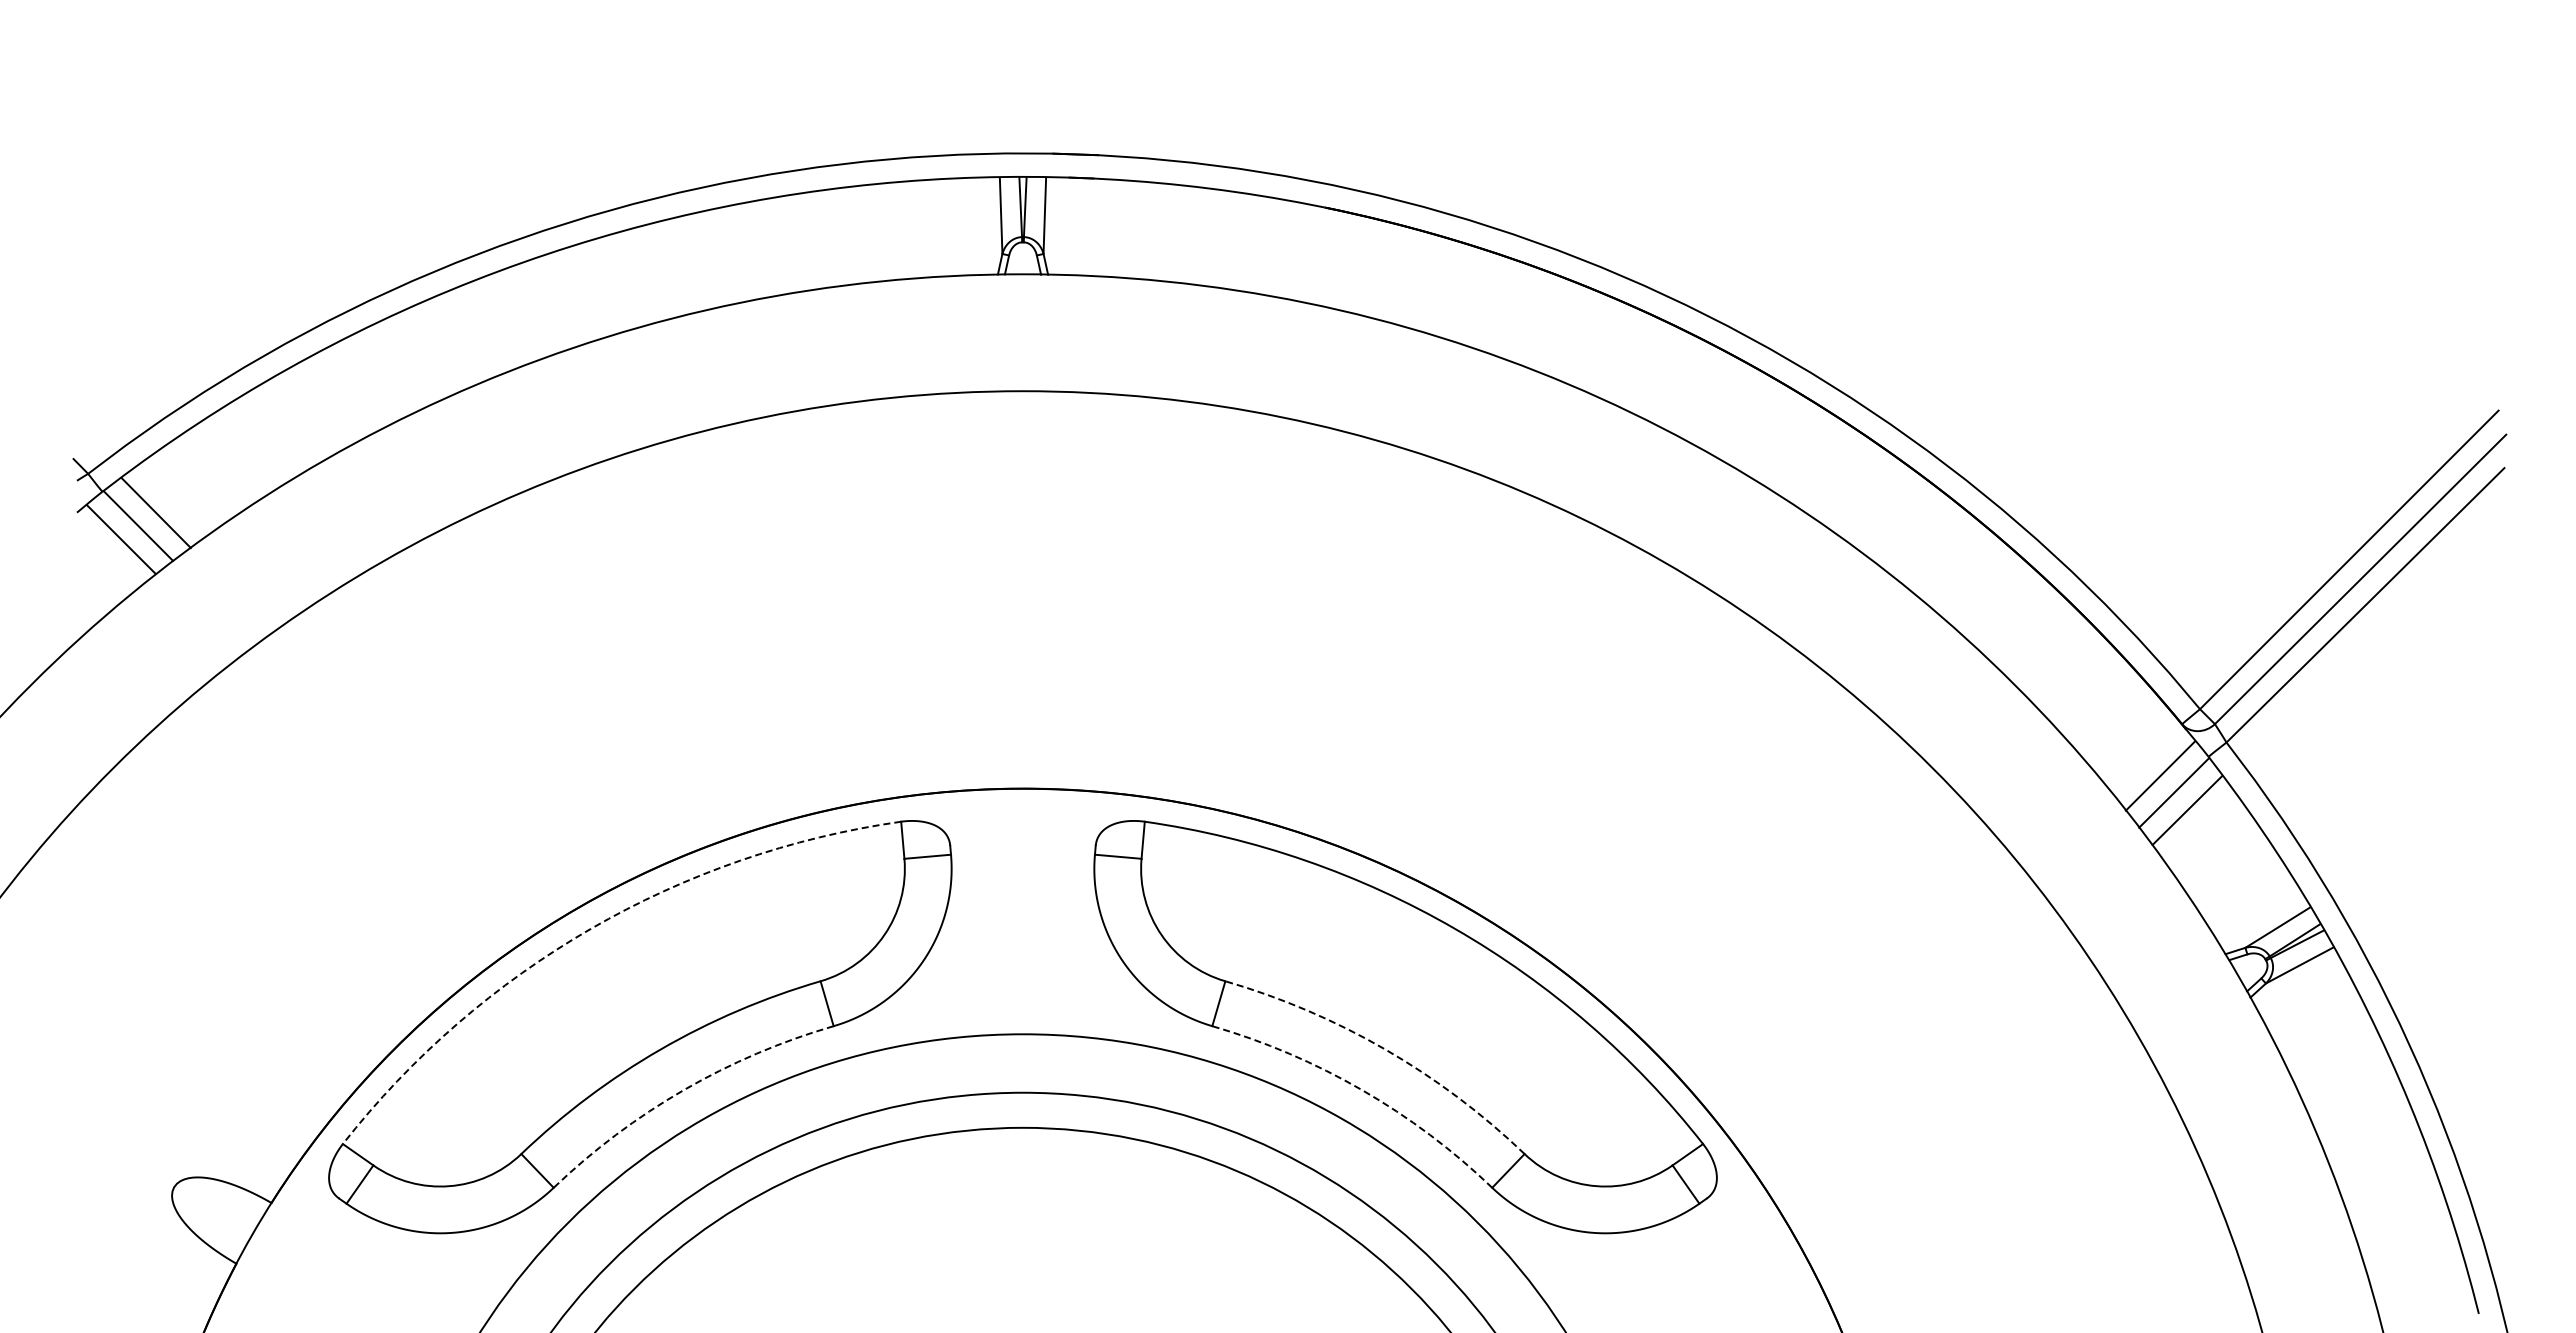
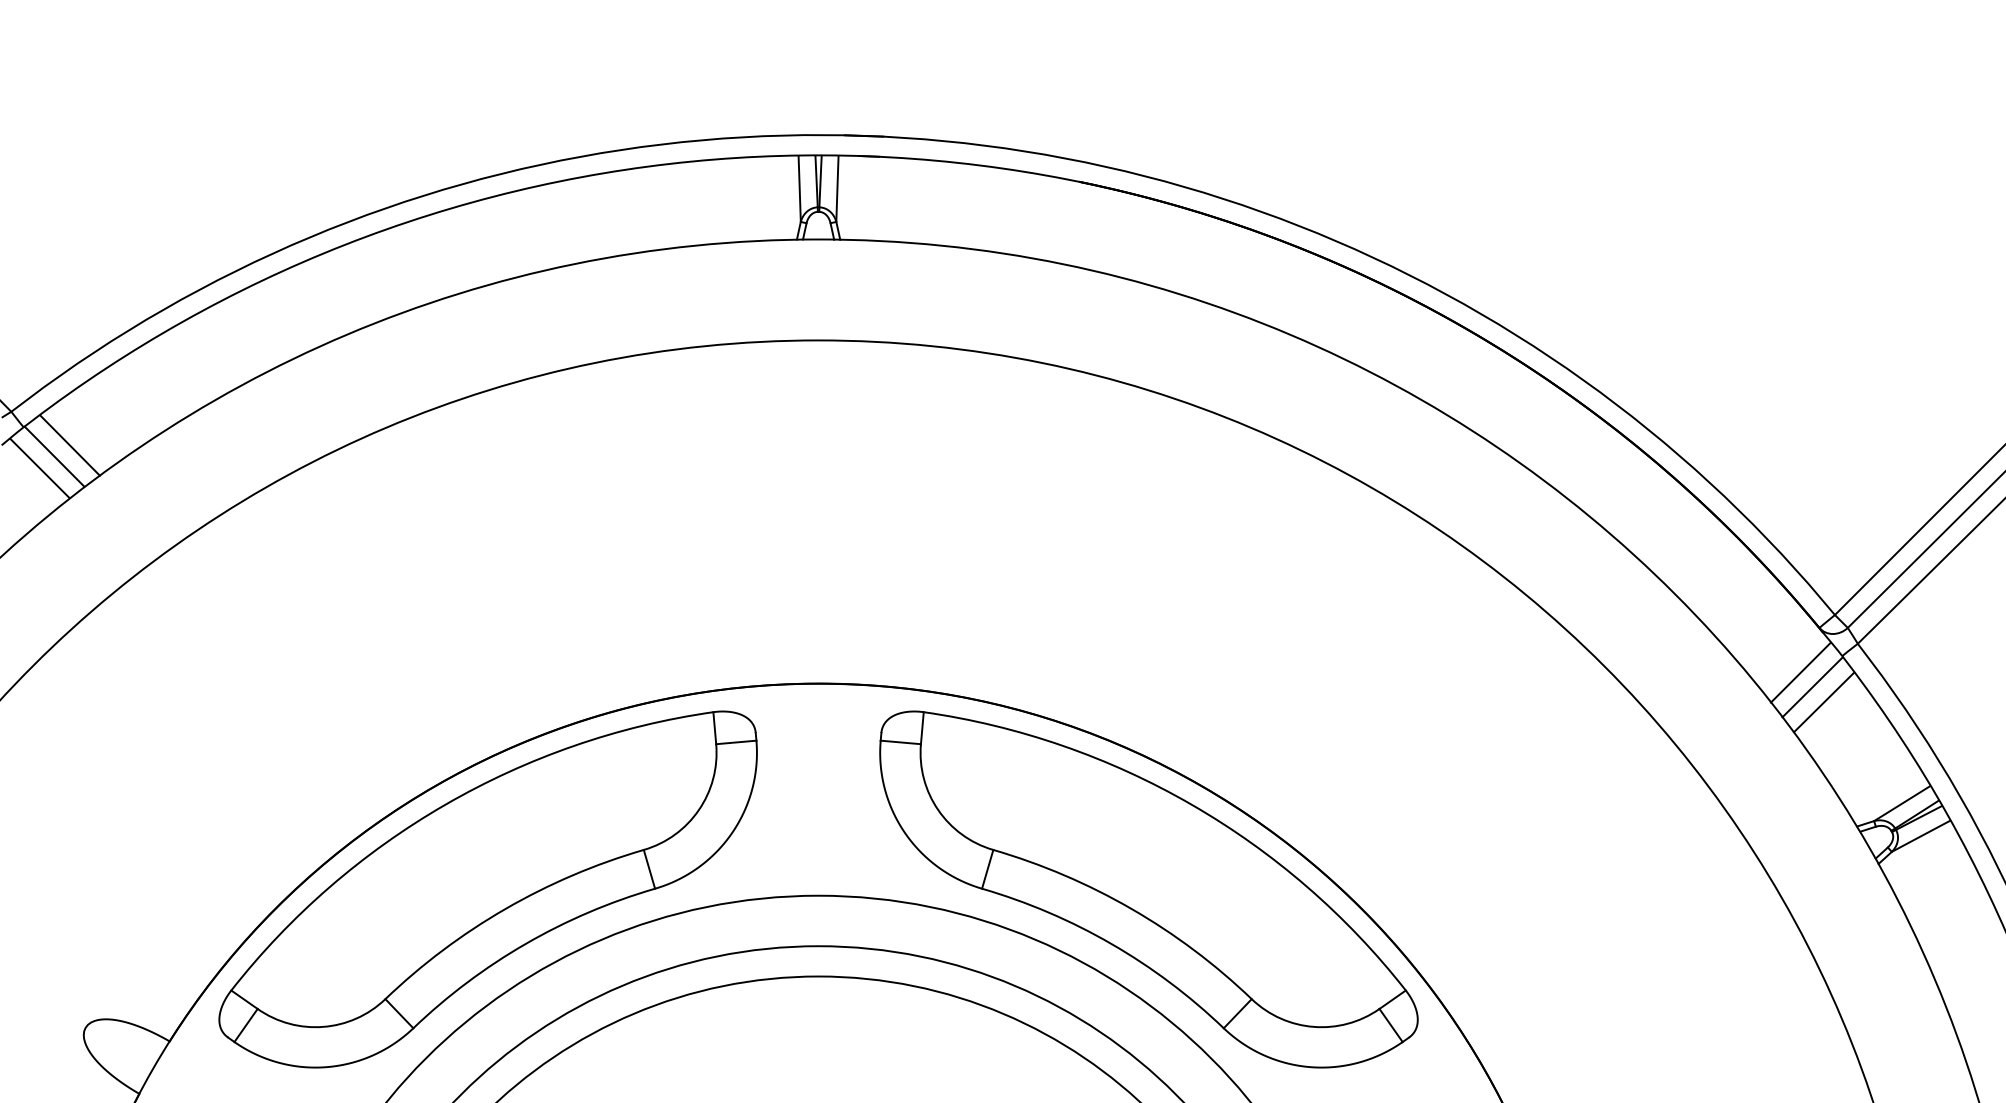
arc: (590, 928) -> (445, 804), dashed -> solid
arc: (1385, 1049) -> (1131, 908), dashed -> solid
arc: (683, 1090) -> (525, 944), dashed -> solid
arc: (1362, 1090) -> (1111, 944), dashed -> solid

